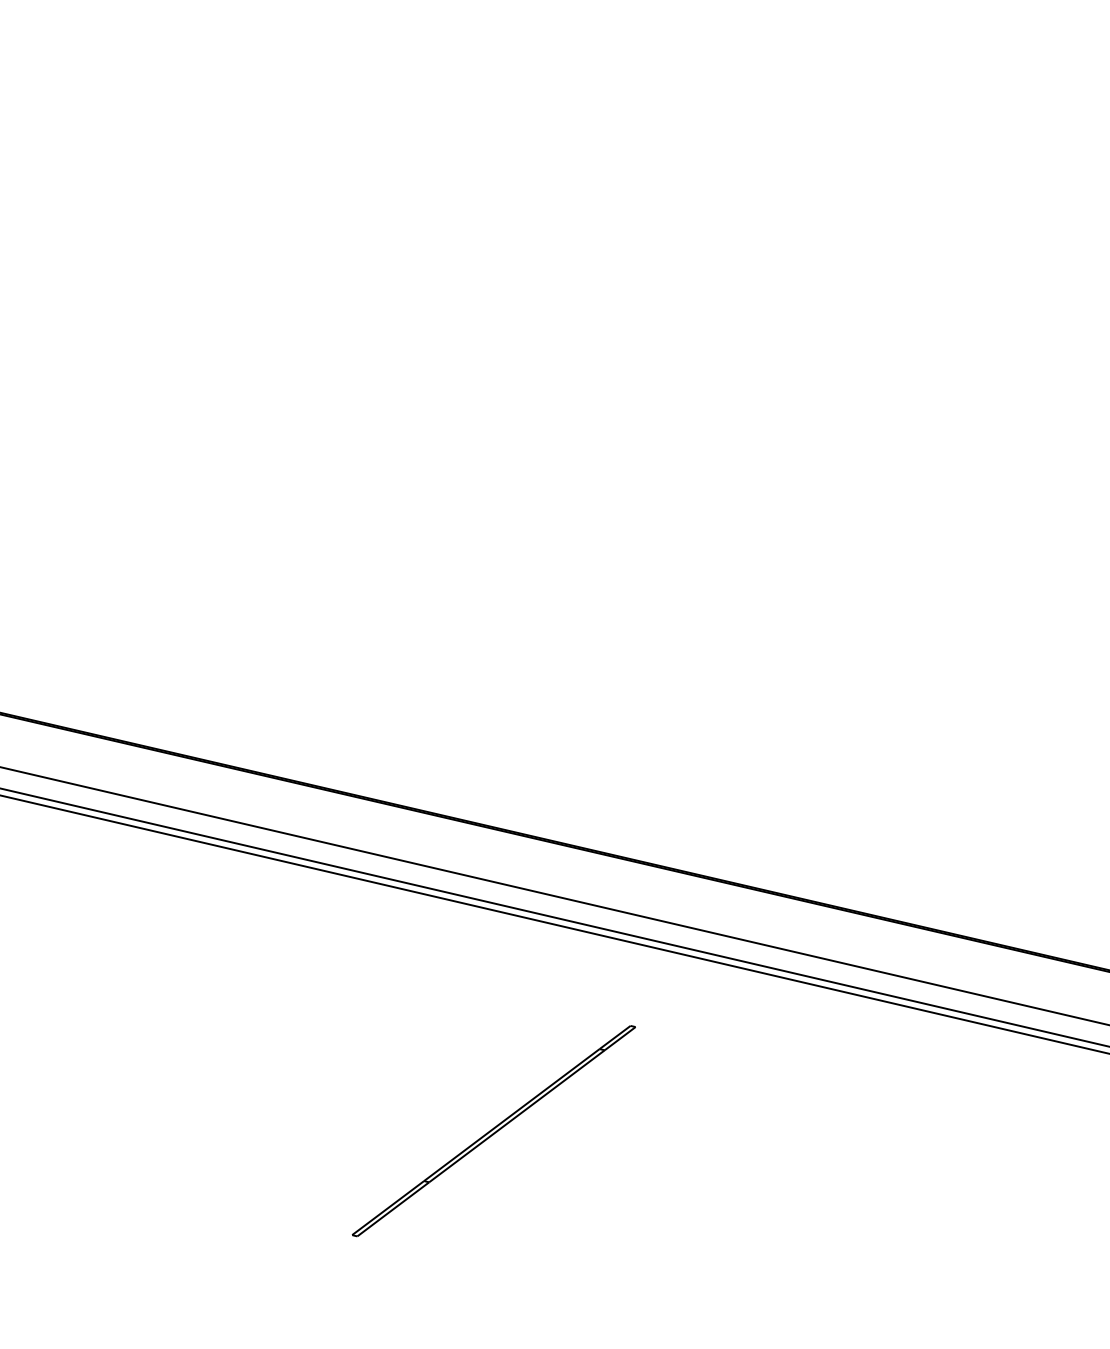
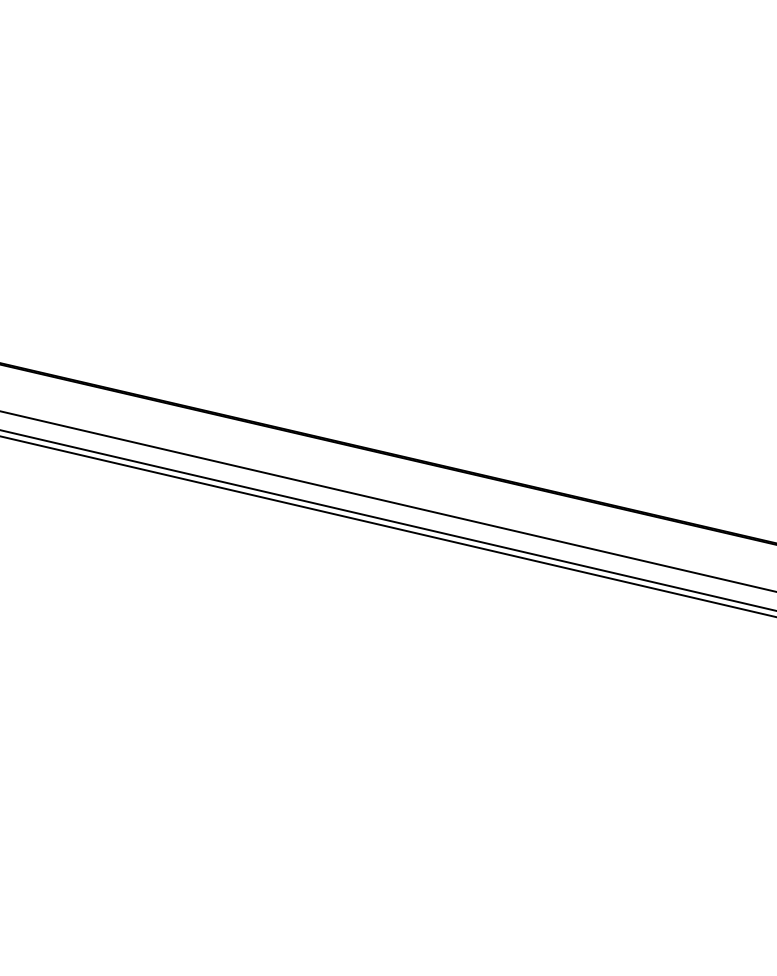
part: (493, 1131) -> (369, 718), removed

